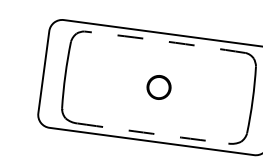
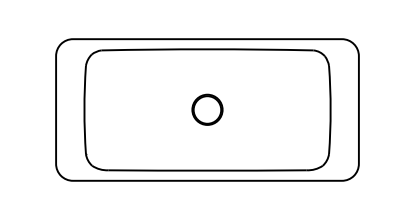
arc: (165, 41) -> (207, 49), dashed -> solid
arc: (152, 133) -> (207, 170), dashed -> solid

